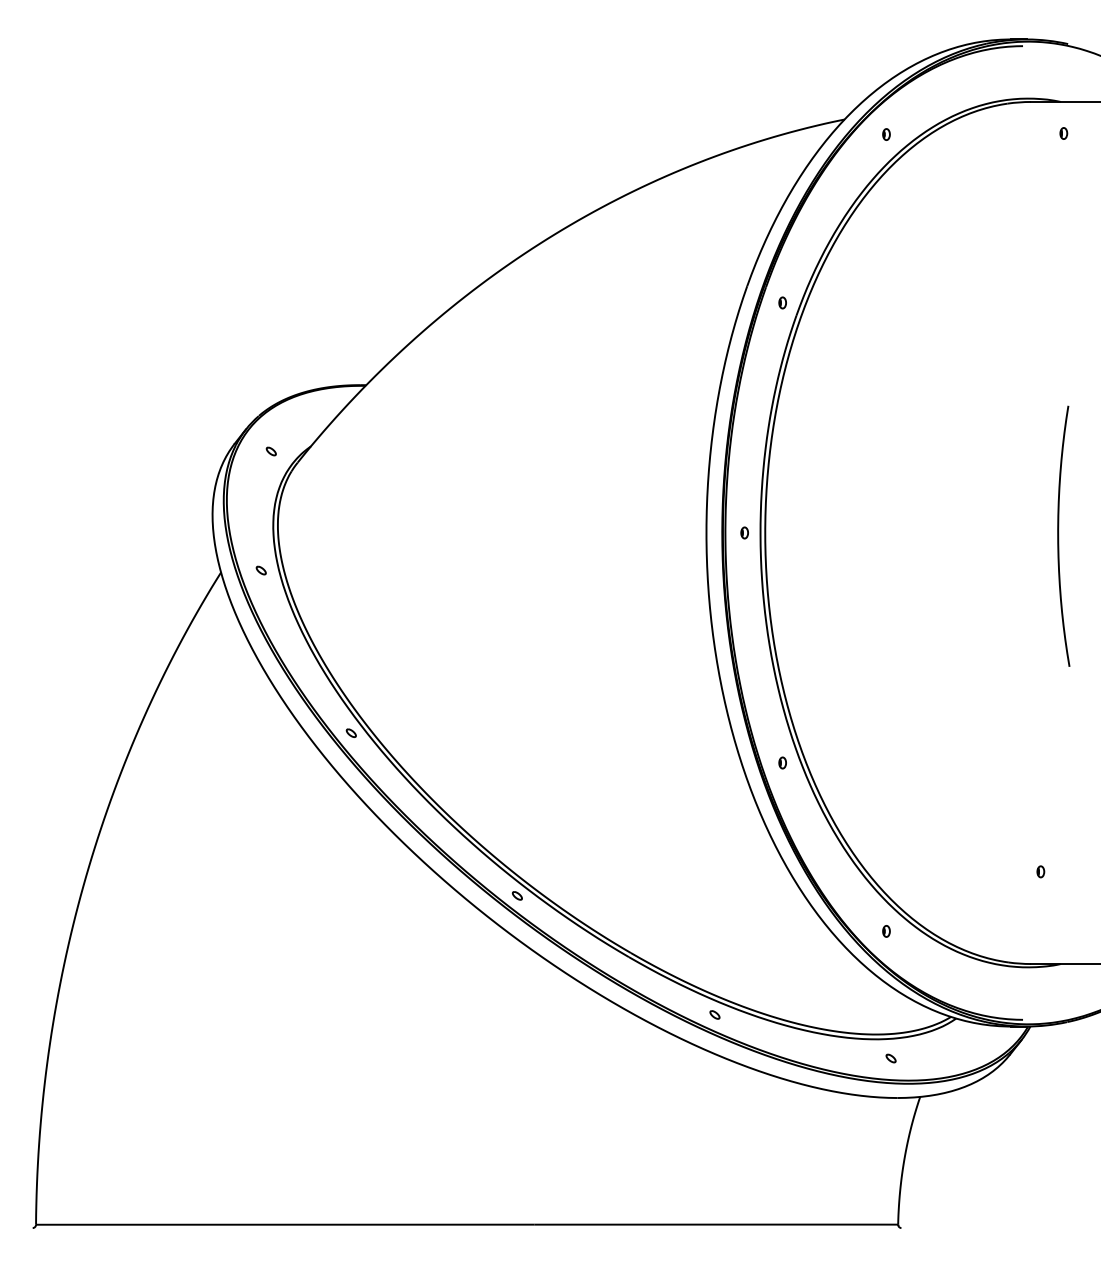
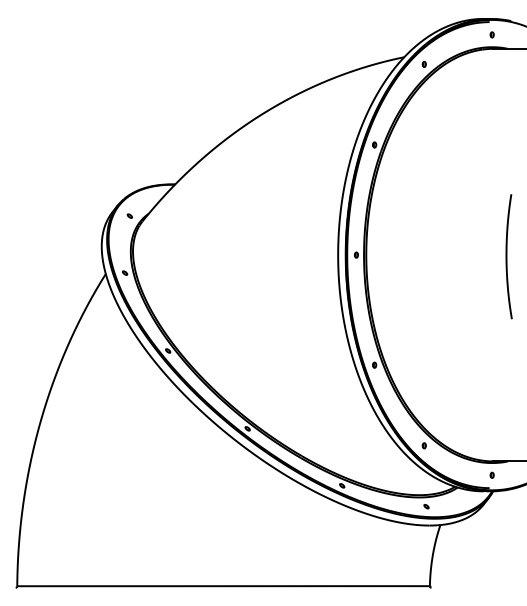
part: (1062, 132) -> (491, 34), moved
part: (1039, 870) -> (491, 474), moved

